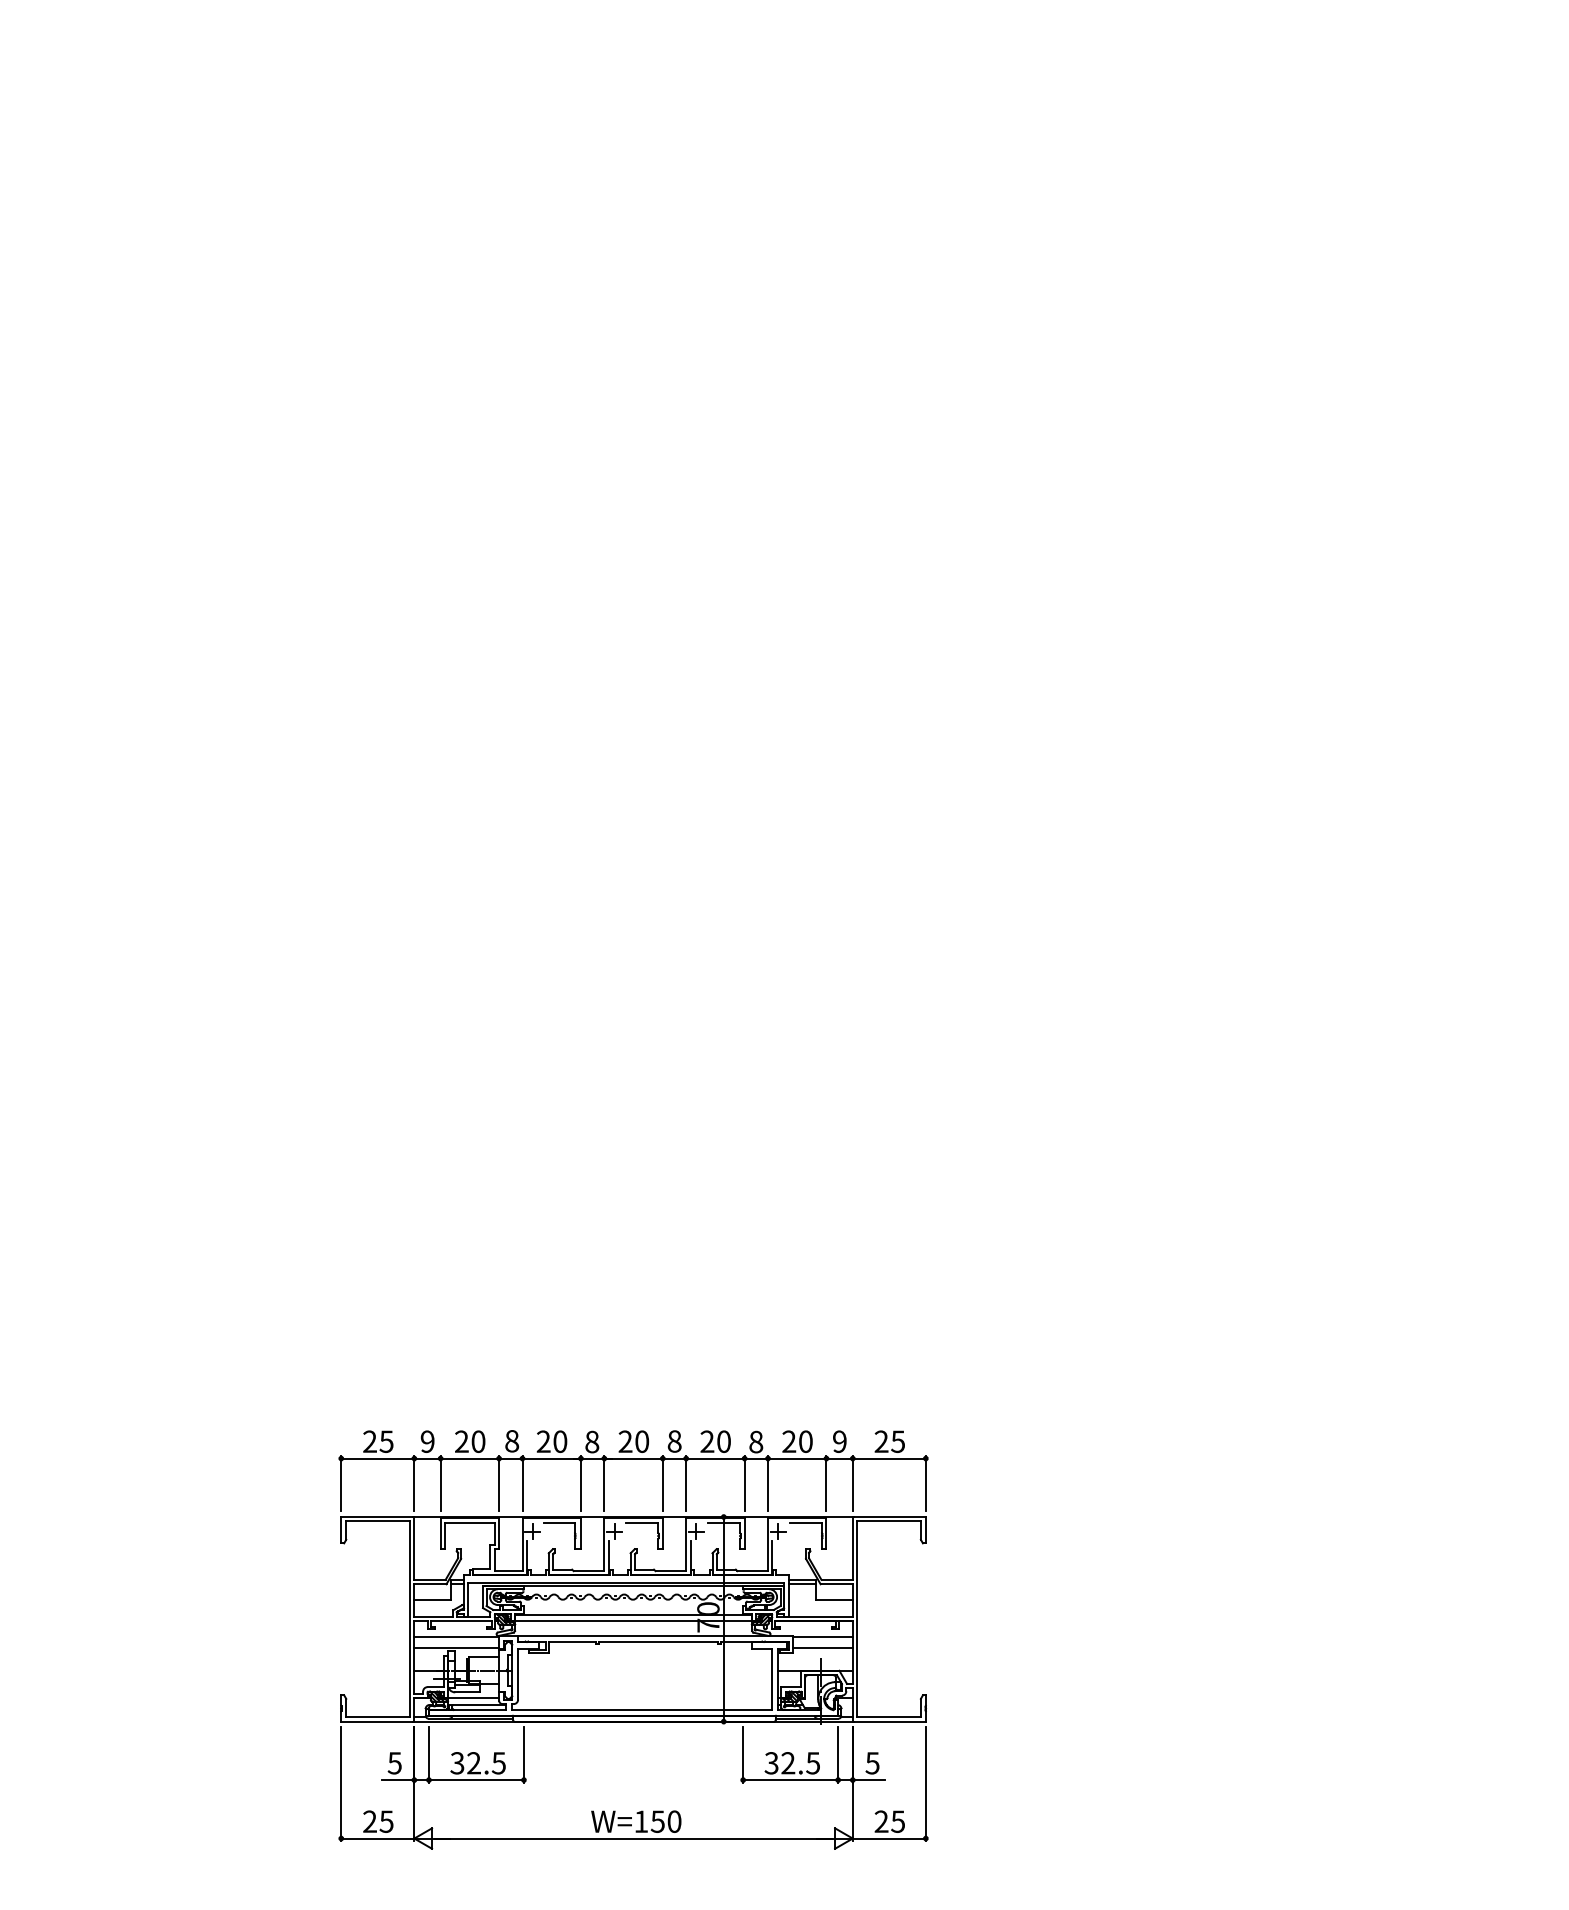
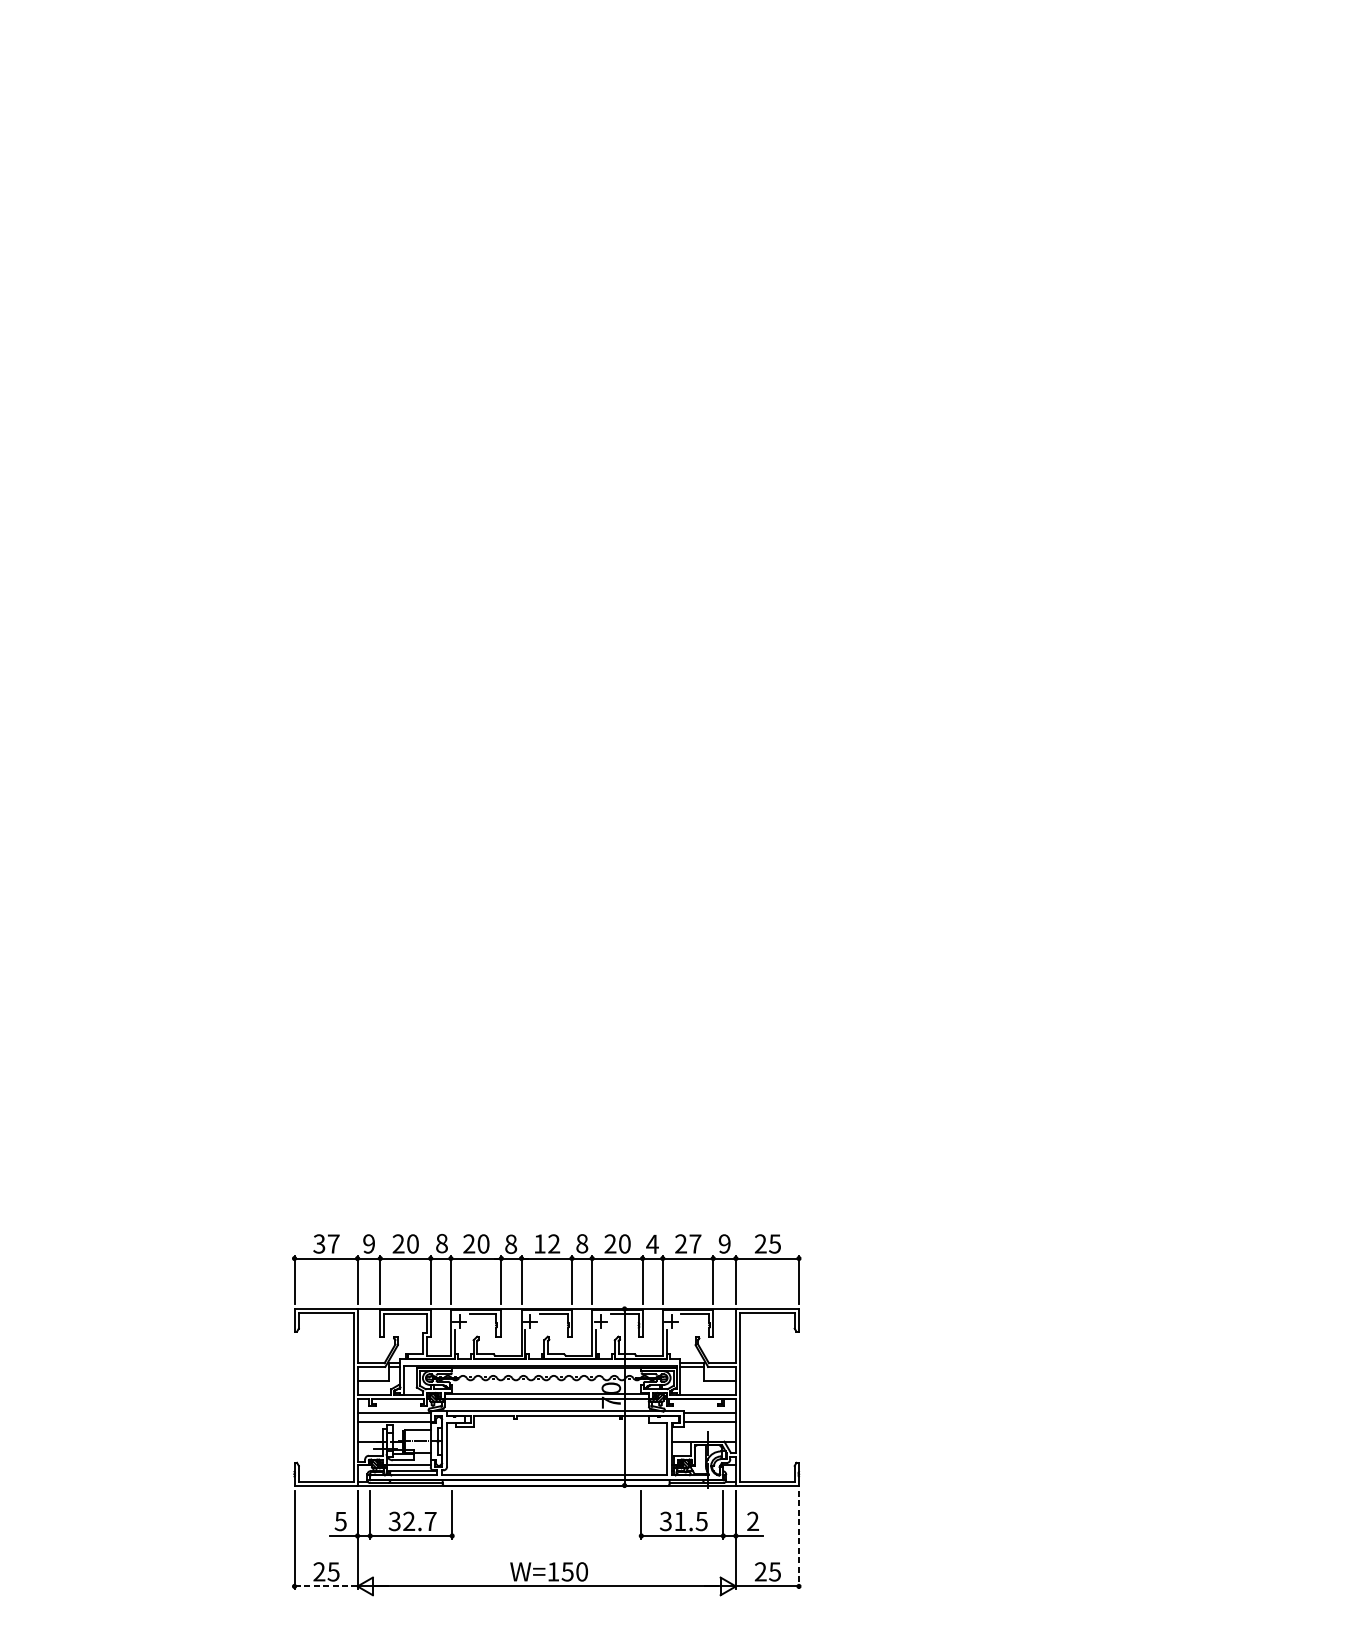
text: (378, 1441) -> (326, 1243), 25 -> 37
text: (633, 1441) -> (546, 1243), 20 -> 12
text: (755, 1441) -> (651, 1243), 8 -> 4
text: (805, 1441) -> (695, 1243), 20 -> 27
text: (498, 1763) -> (430, 1521), 32.5 -> 32.7
text: (788, 1763) -> (680, 1521), 32.5 -> 31.5
text: (872, 1763) -> (752, 1521), 5 -> 2
line: (925, 1784) -> (798, 1539), solid -> dashed
line: (377, 1838) -> (325, 1586), solid -> dashed

